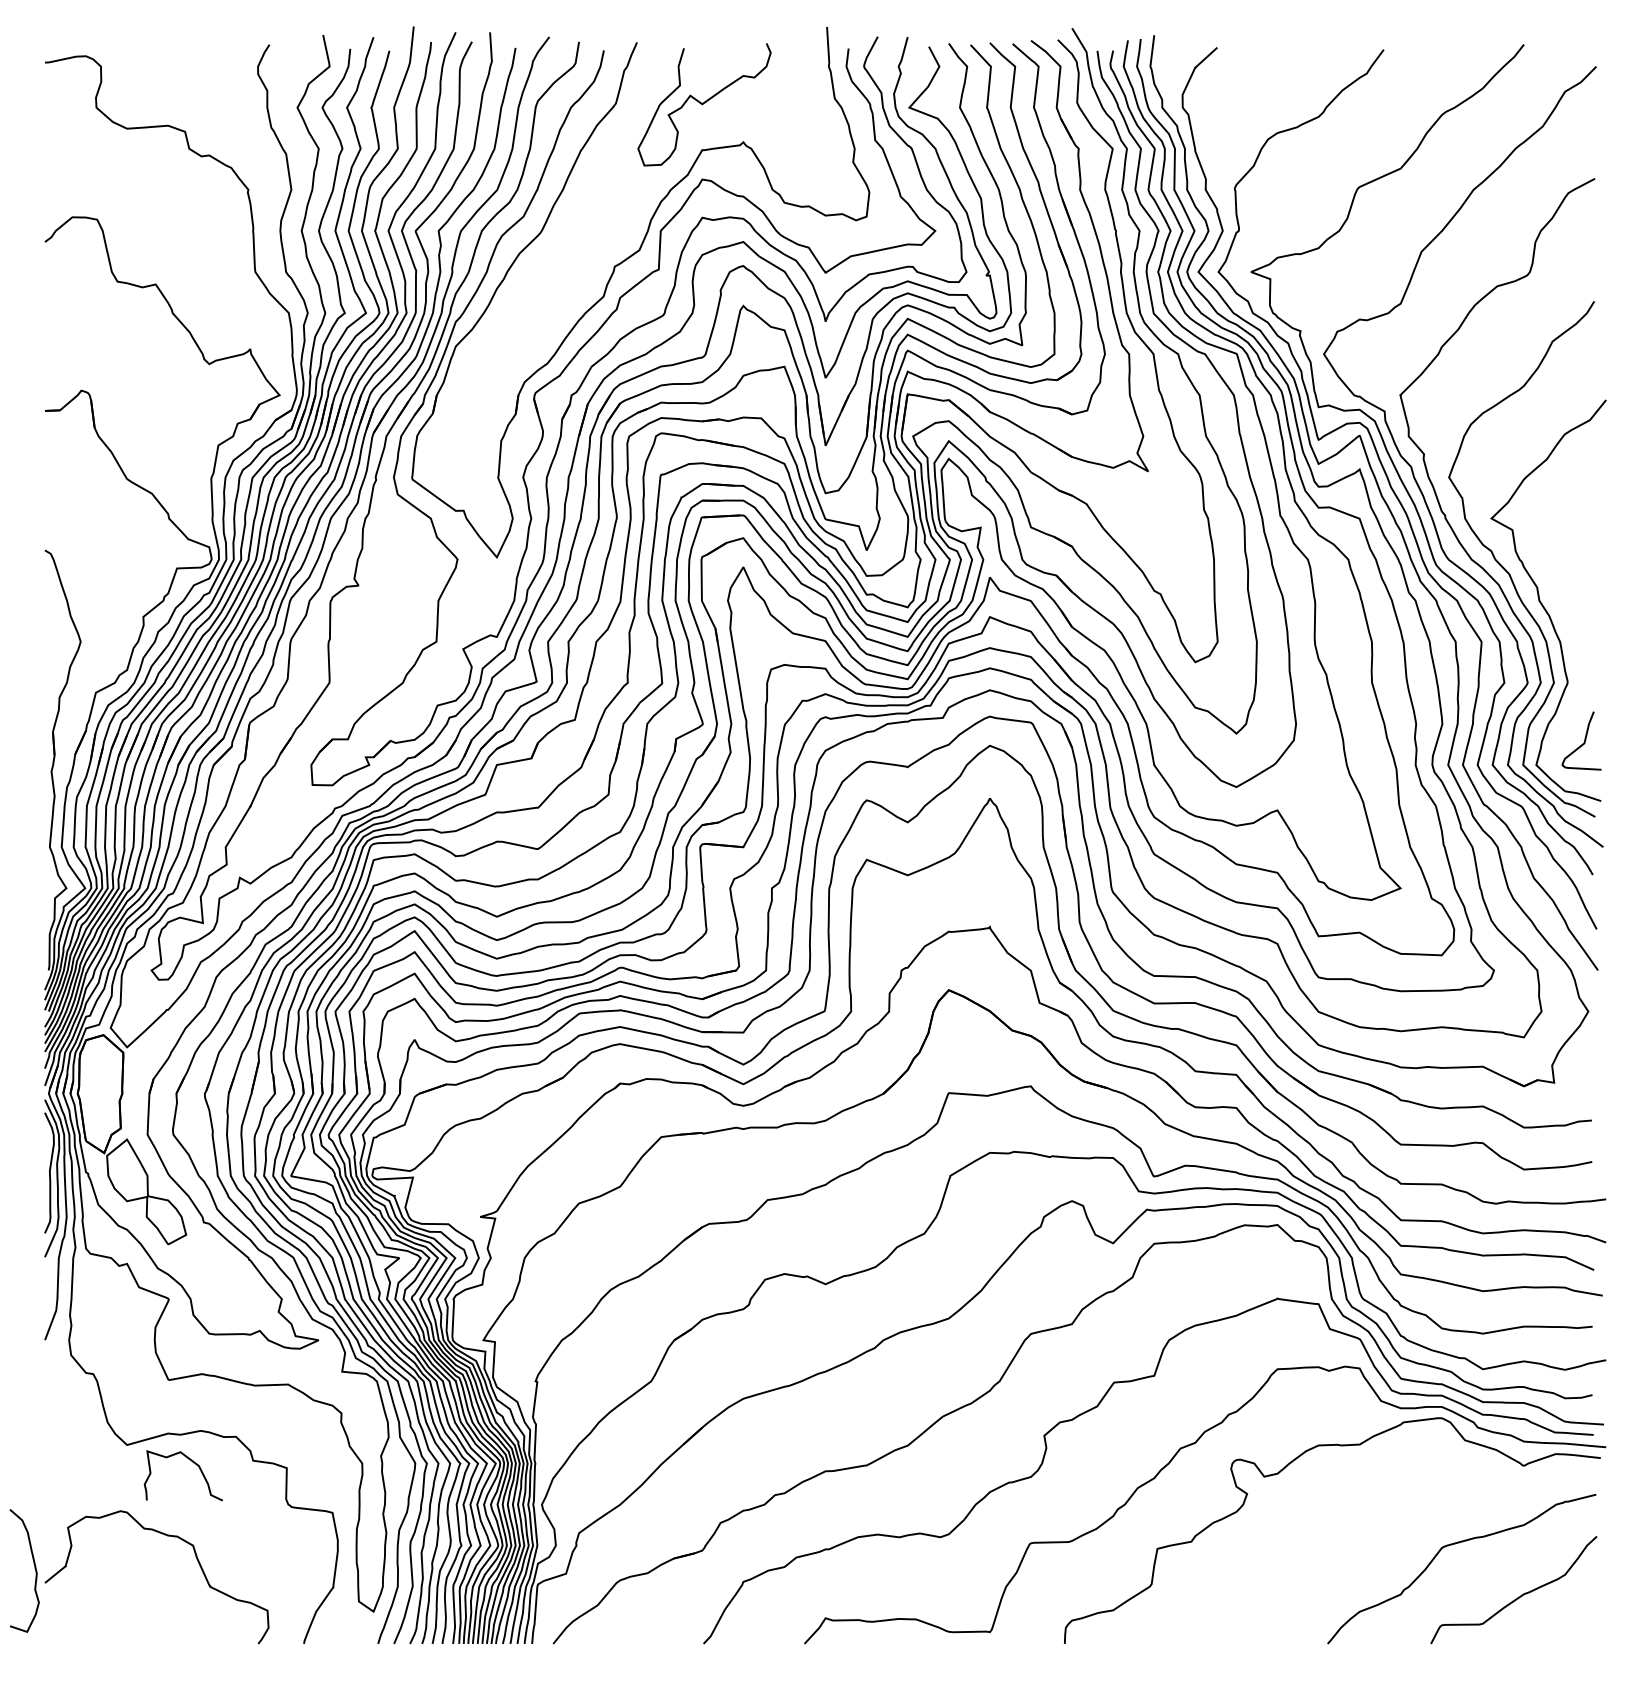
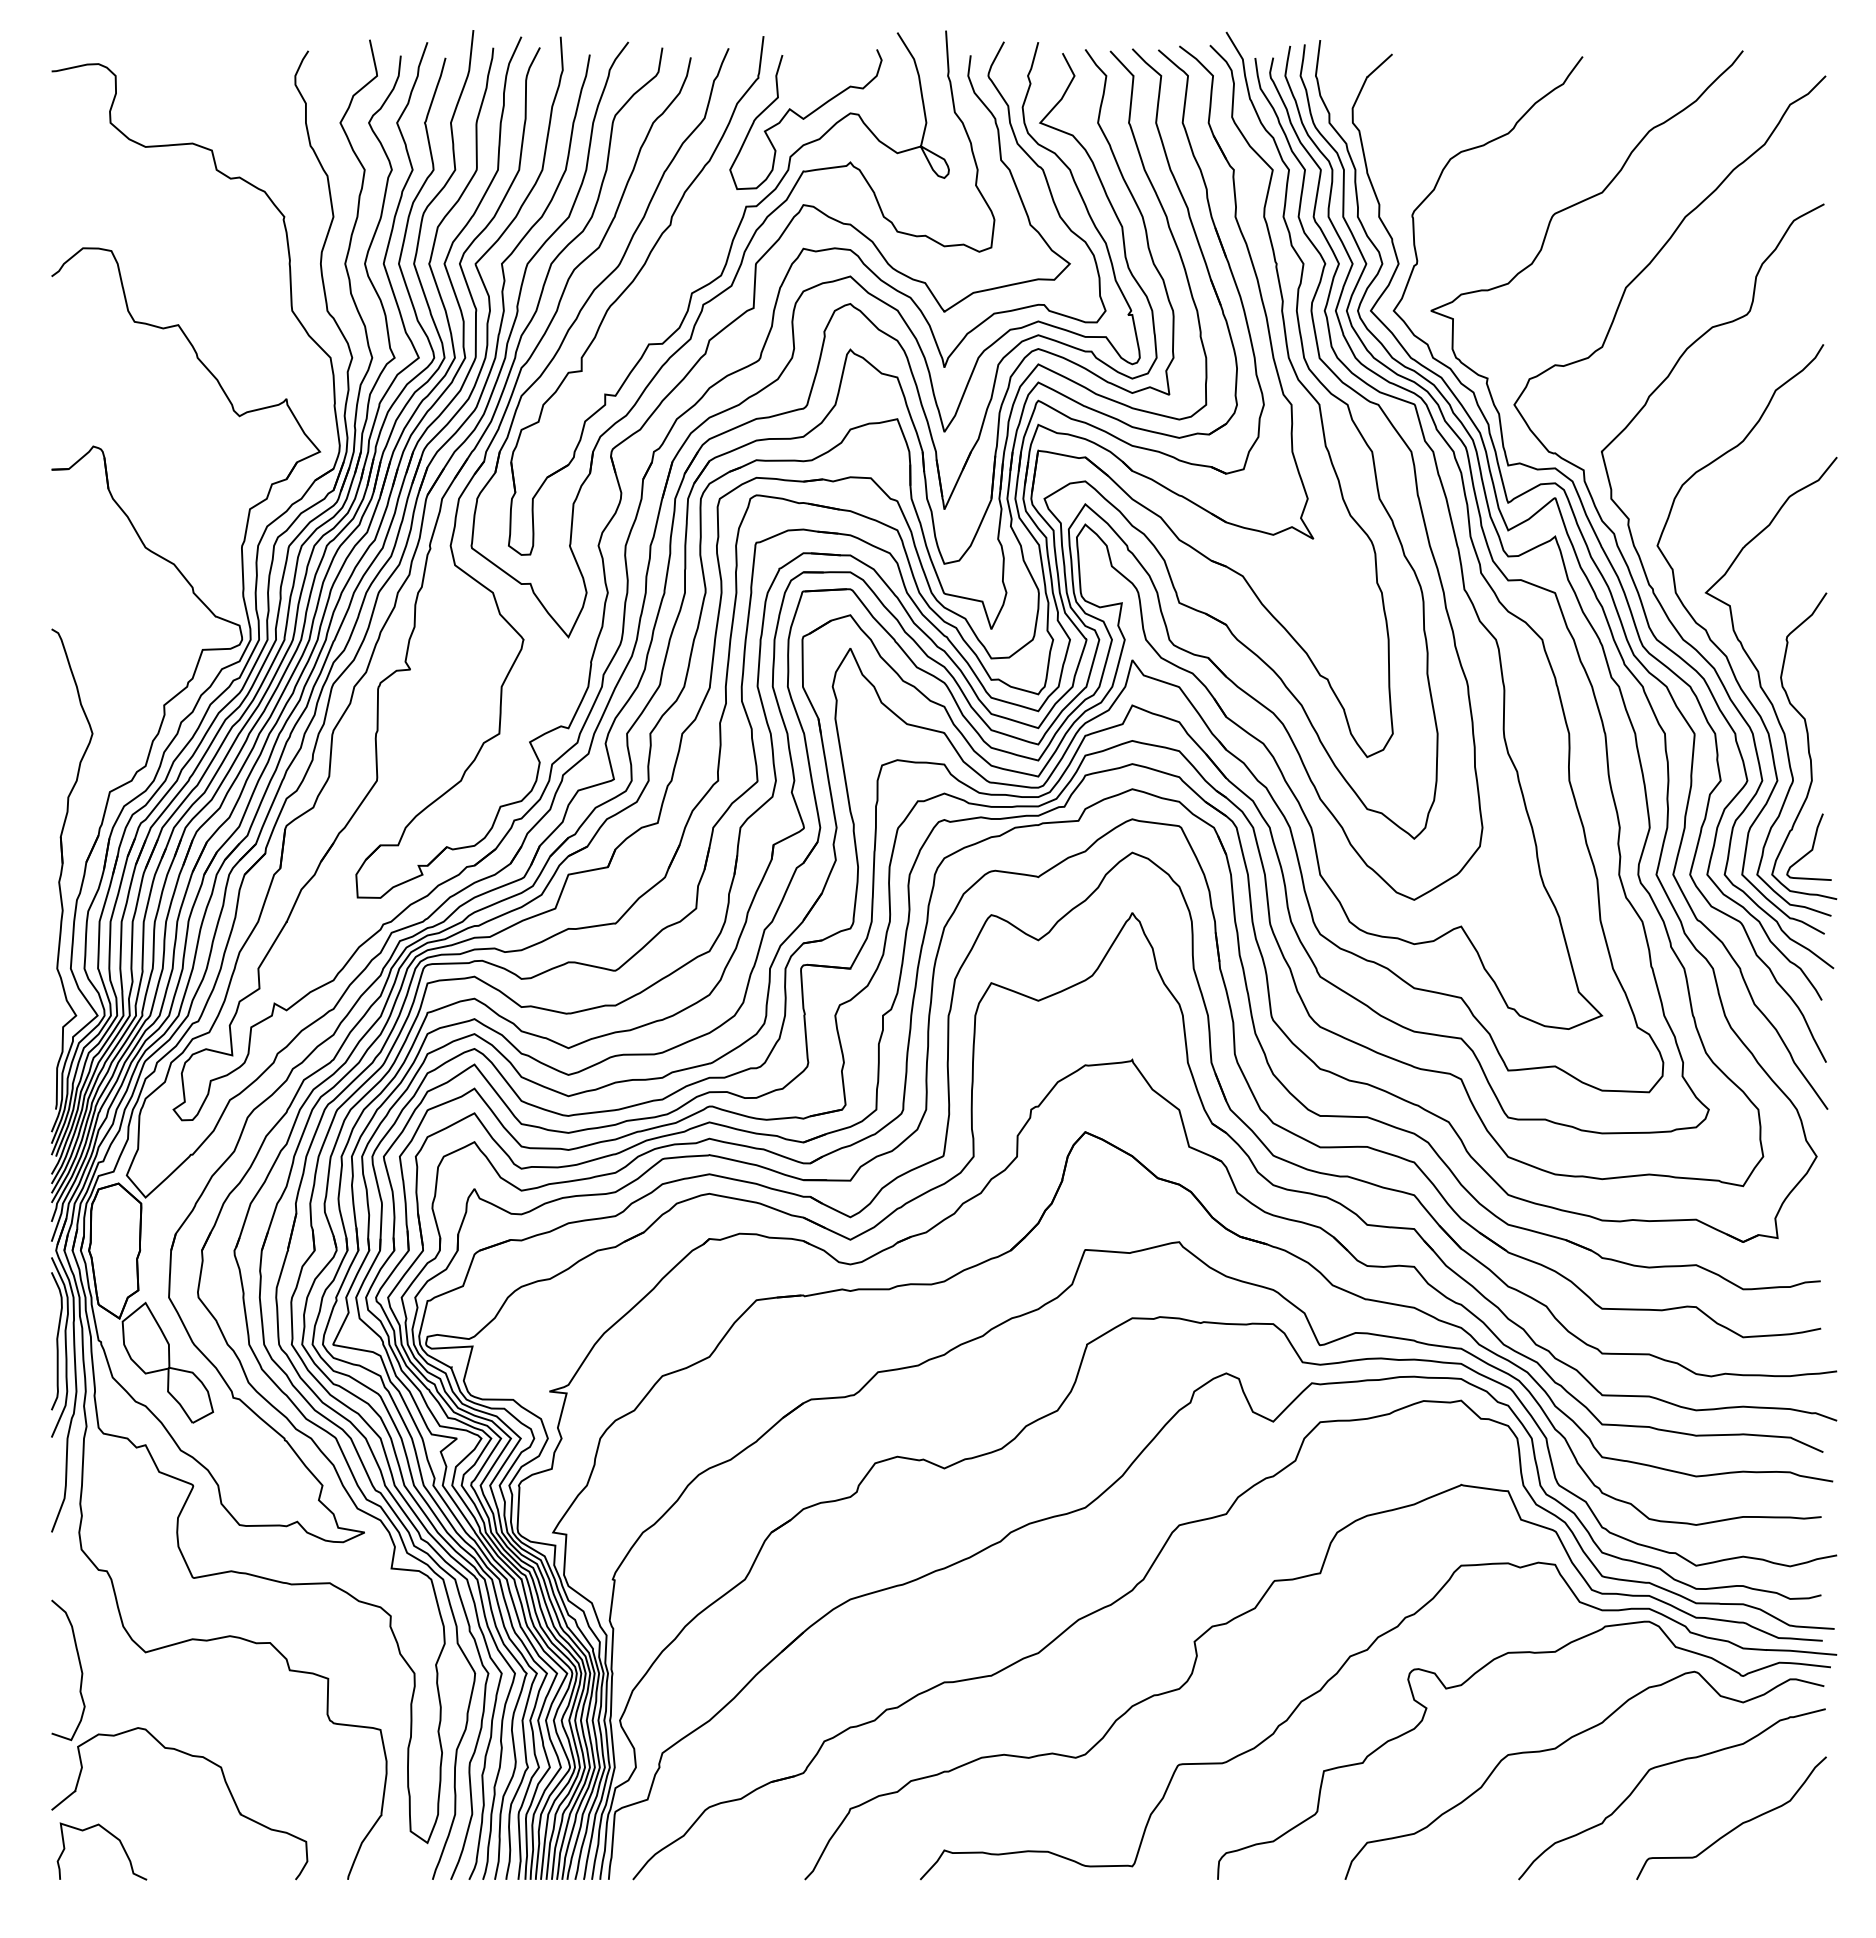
part: (627, 244) -> (717, 279), added
curve: (1580, 652) -> (1807, 745), added
curve: (192, 1462) -> (112, 1836), moved
curve: (1366, 1525) -> (1563, 1744), added
curve: (34, 1567) -> (79, 1666), moved

